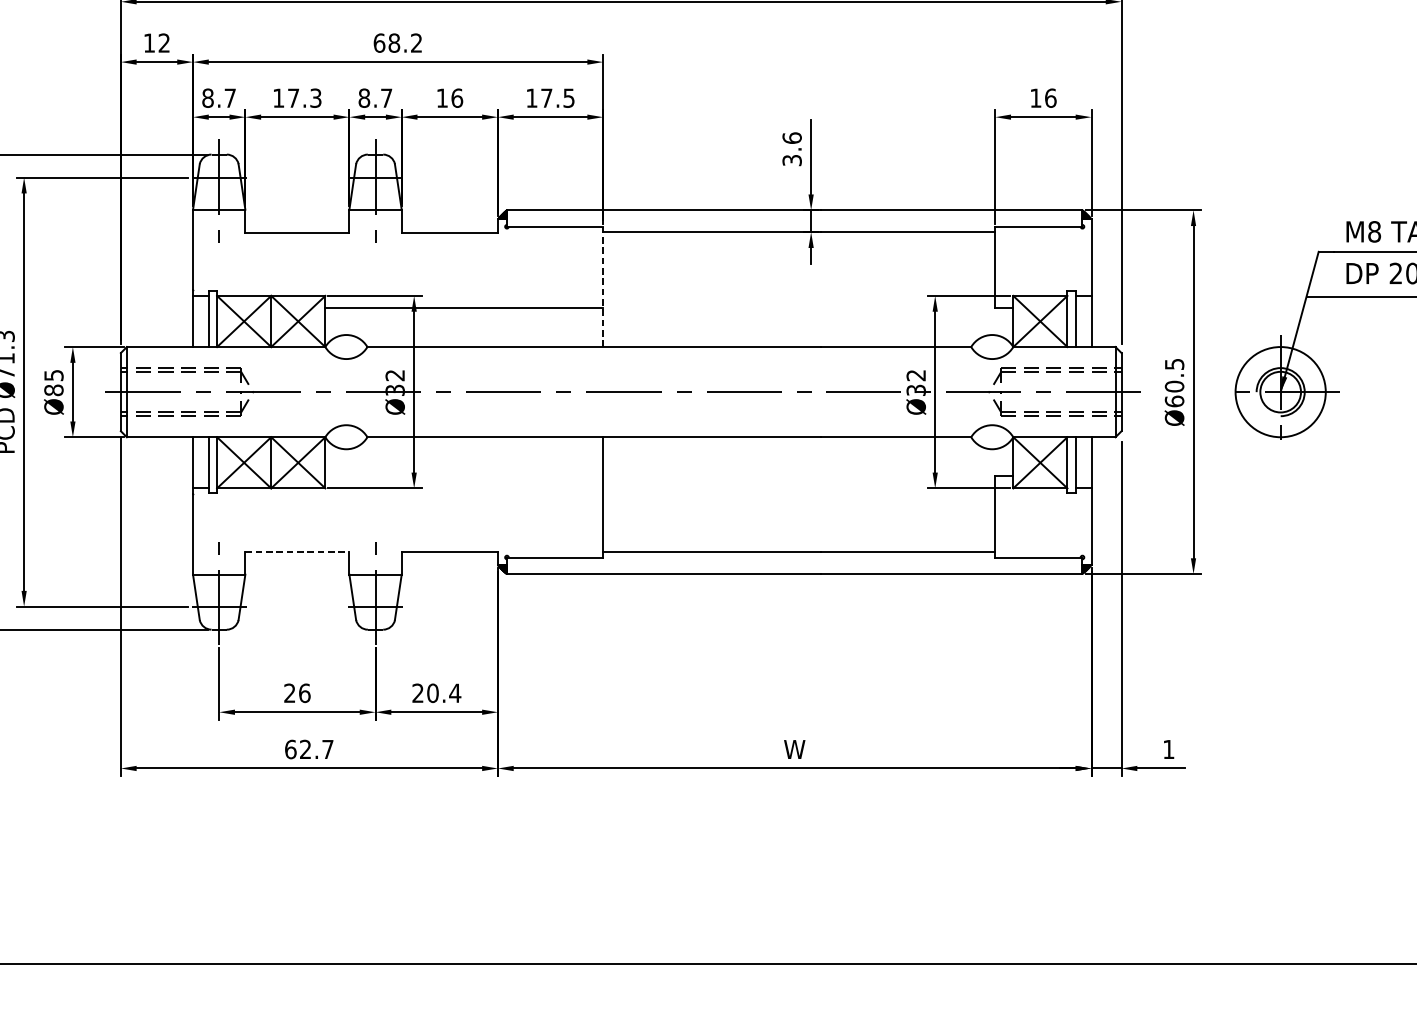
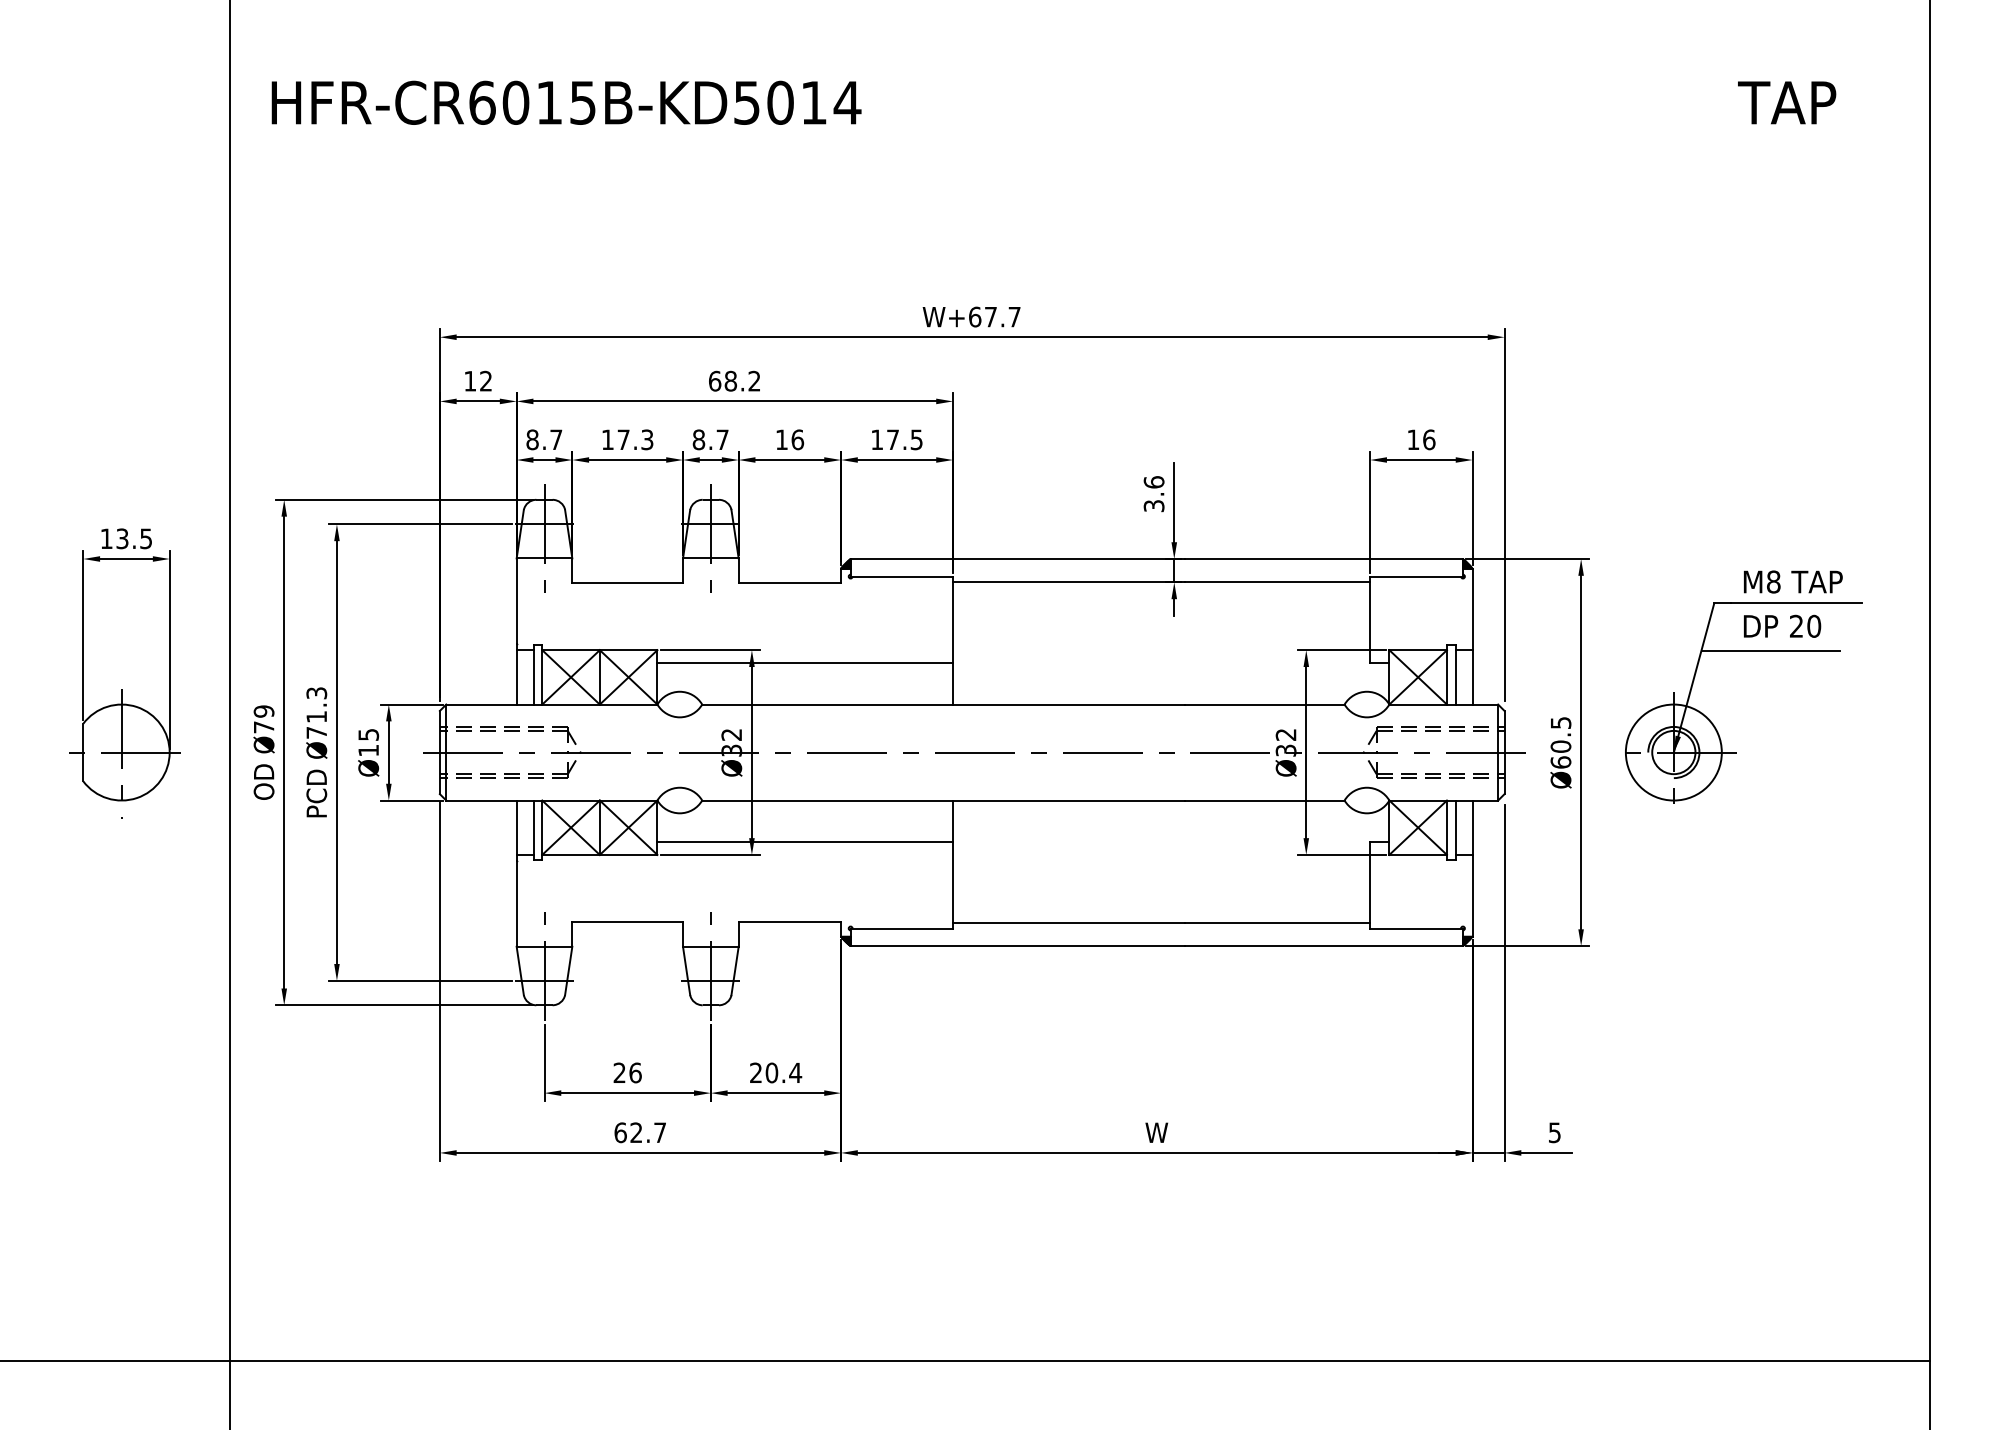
line: (603, 286) -> (953, 640), dashed -> solid
text: (53, 390) -> (368, 750), Ø85 -> Ø15
line: (464, 476) -> (805, 842), added
line: (298, 551) -> (628, 922), dashed -> solid
text: (1168, 749) -> (1554, 1132), 1 -> 5

